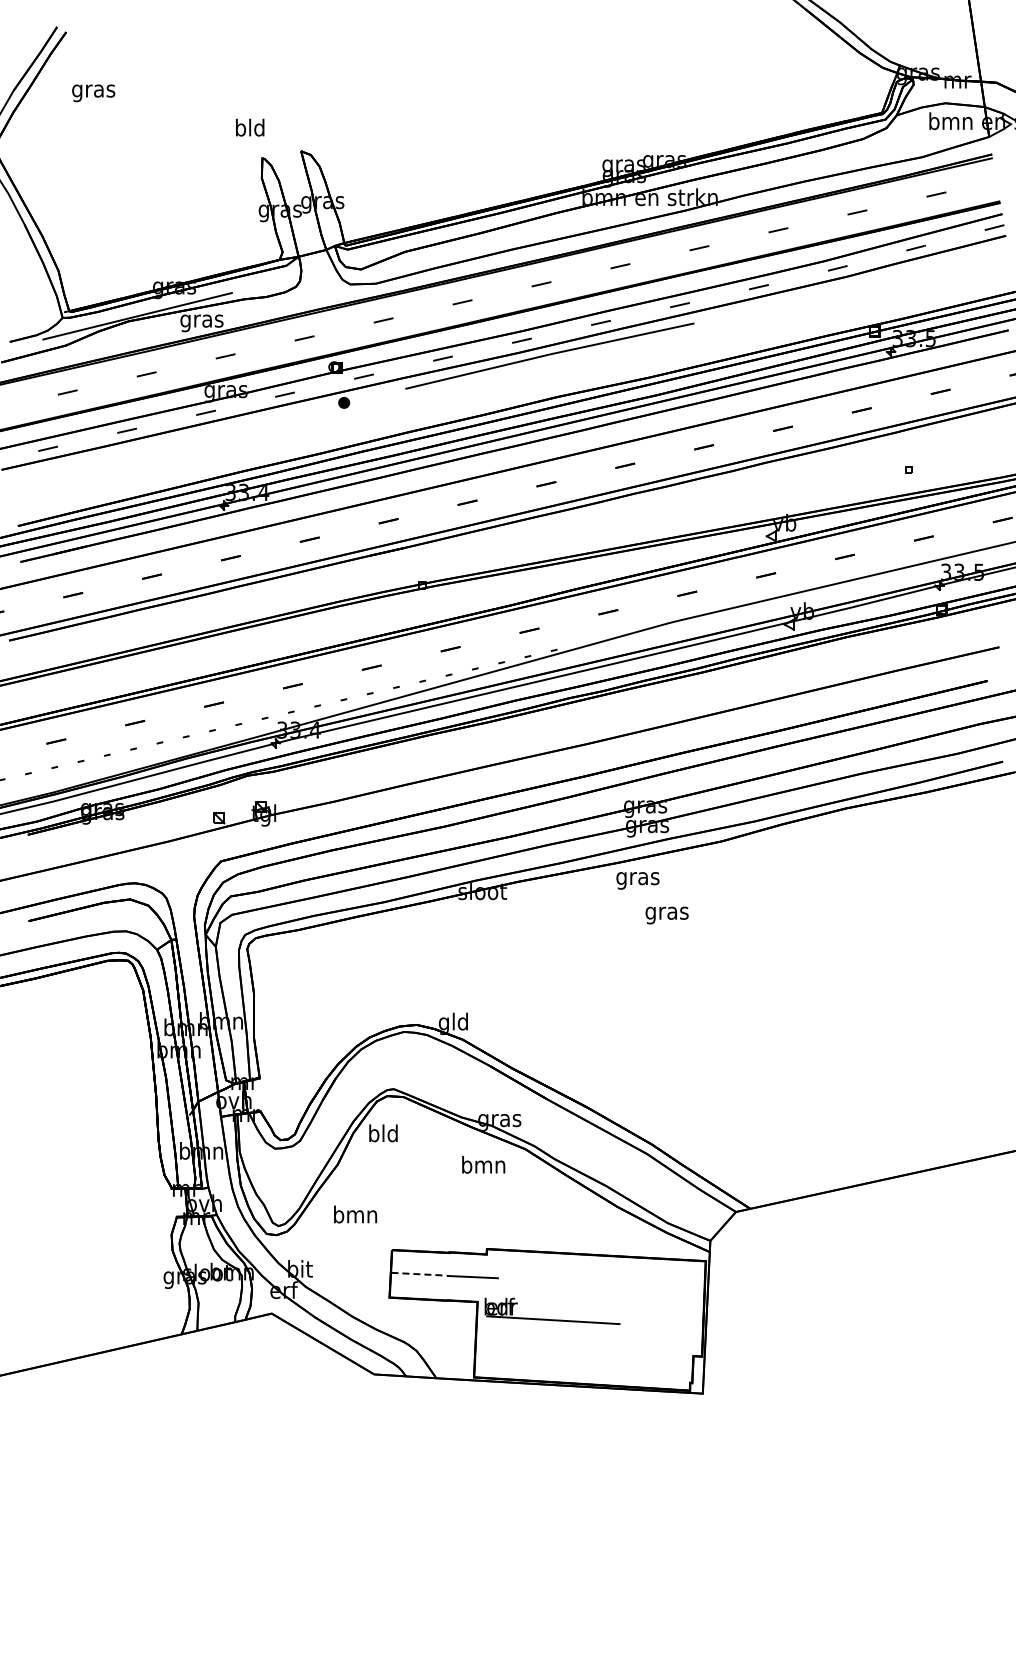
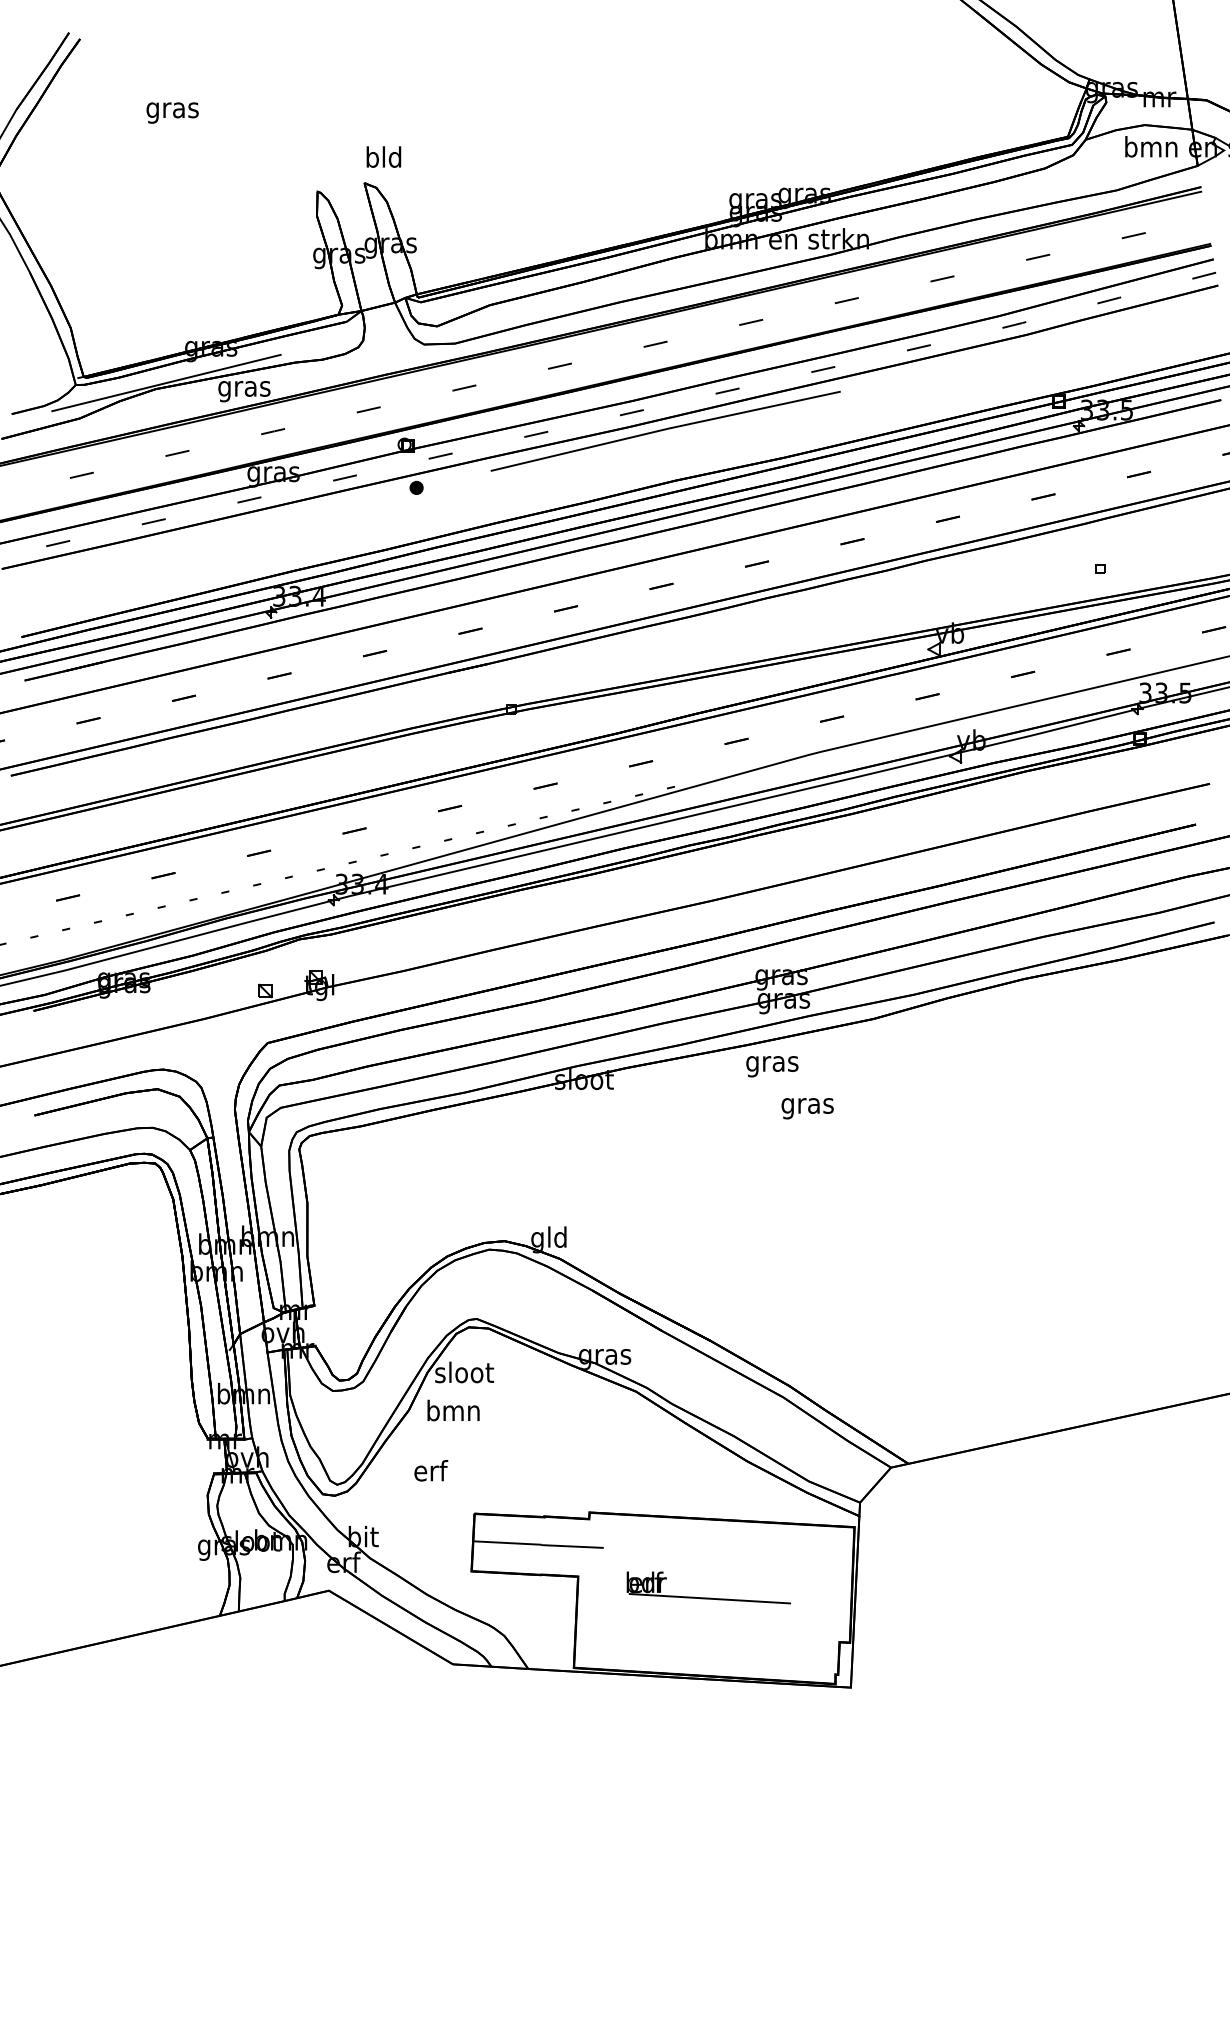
text: (93, 93) -> (172, 113), moved
text: (250, 127) -> (384, 156), moved
text: (383, 1133) -> (464, 1372), bld -> sloot
text: (483, 1164) -> (453, 1410), moved
text: (355, 1214) -> (430, 1470), bmn -> erf
line: (419, 1274) -> (507, 1543), dashed -> solid
part: (552, 1319) -> (708, 1597), moved

